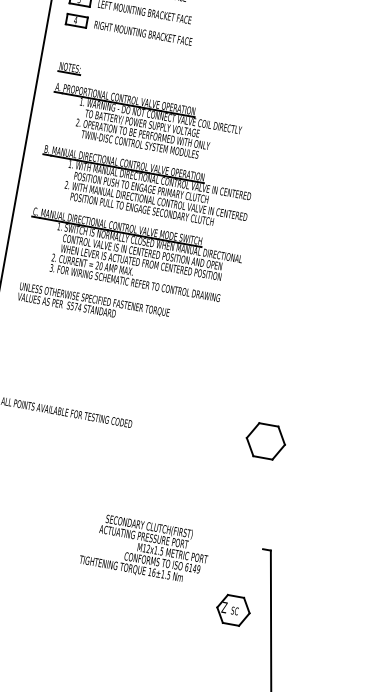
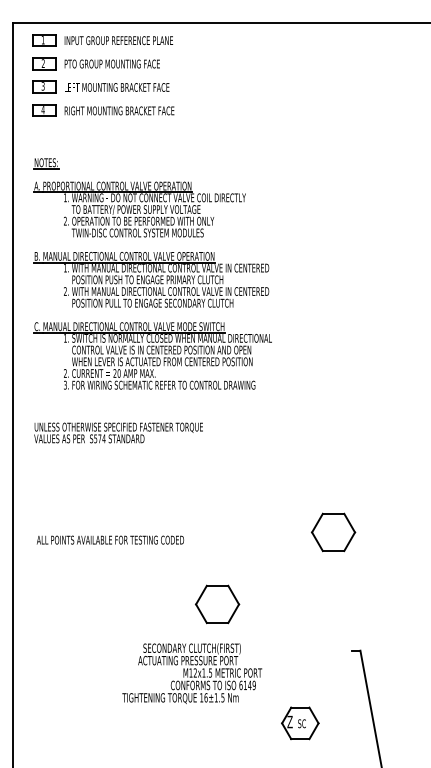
text: (93, 304) -> (118, 432), moved
part: (151, 486) -> (217, 604), added
part: (167, 569) -> (220, 691), moved

